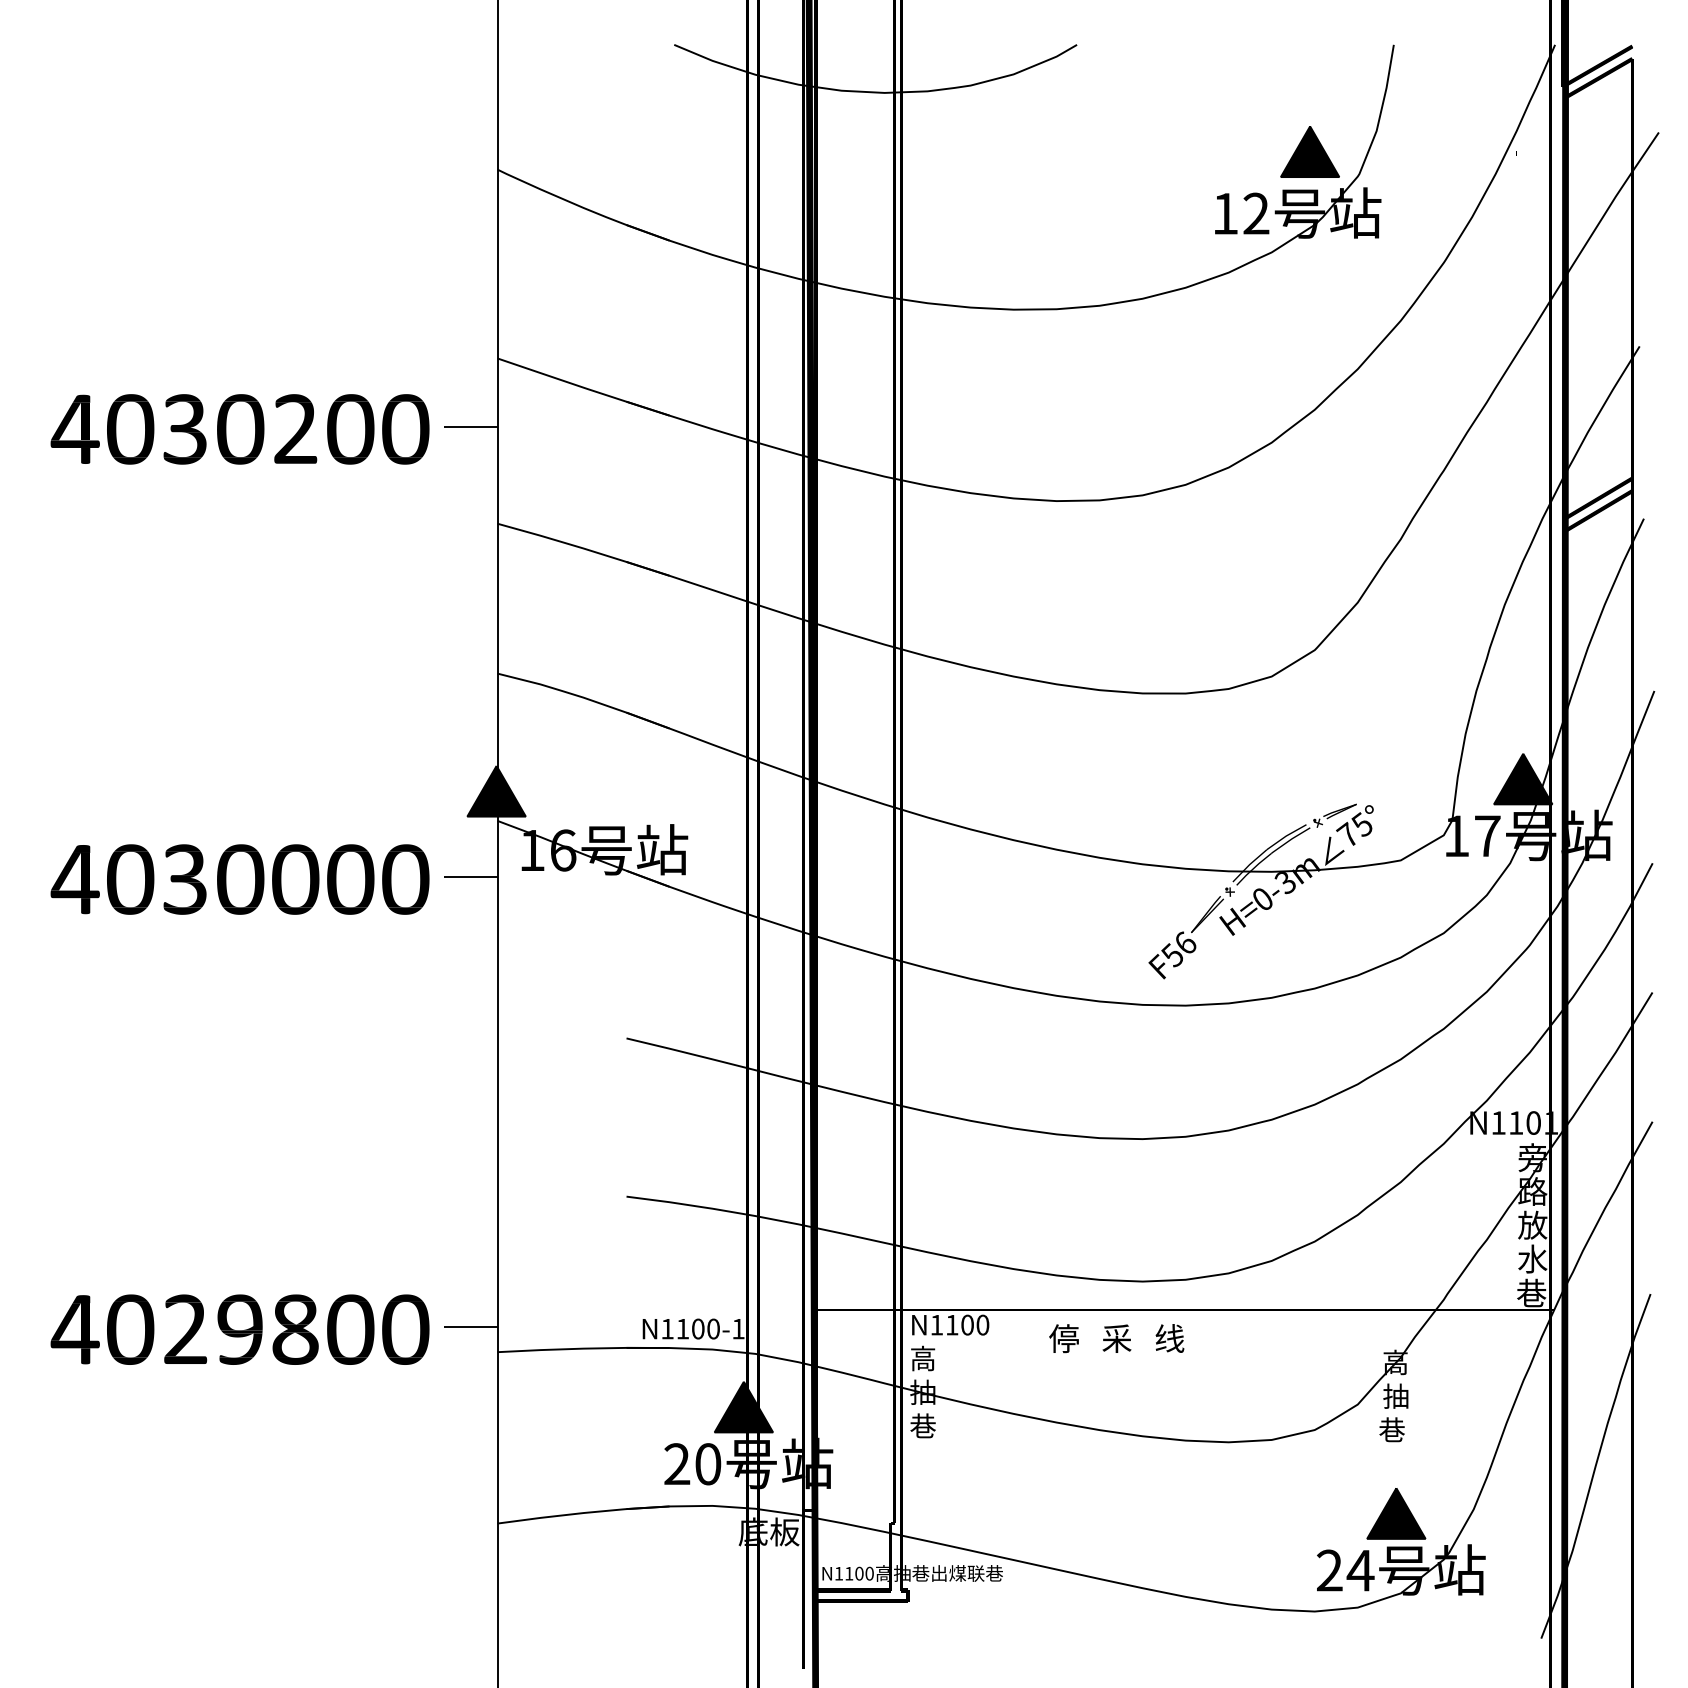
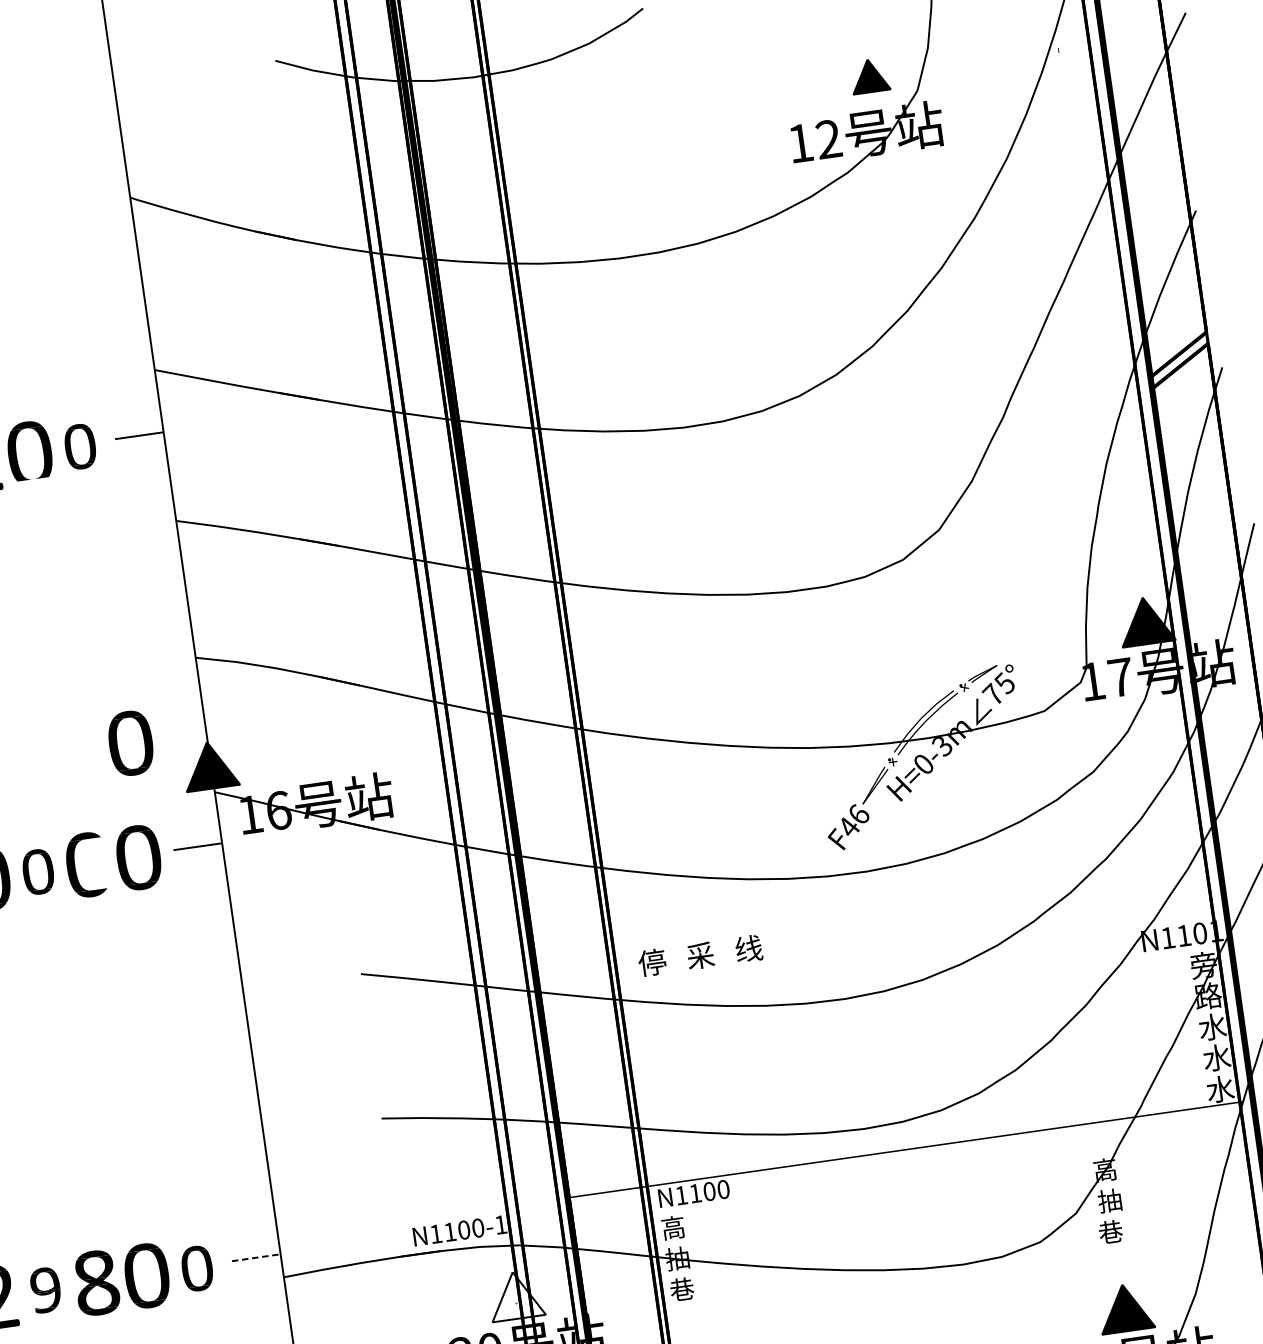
part: (1309, 151) -> (869, 75), size x0.7
part: (405, 429) -> (80, 446), size x0.7
fill: (350, 460) -> (33, 482), removed
part: (414, 755) -> (130, 743), added
part: (295, 879) -> (38, 872), size x0.7
fill: (362, 879) -> (99, 863), removed
text: (1172, 955) -> (848, 827), F56 -> F46
text: (1532, 1224) -> (1212, 1026), 放 -> 水
text: (1531, 1292) -> (1220, 1088), 巷 -> 水
line: (470, 1326) -> (255, 1257), solid -> dashed
part: (239, 1329) -> (45, 1290), size x0.7
part: (405, 1329) -> (196, 1268), size x0.7
text: (1116, 1338) -> (700, 955), moved
fill: (743, 1406) -> (515, 1294), removed

